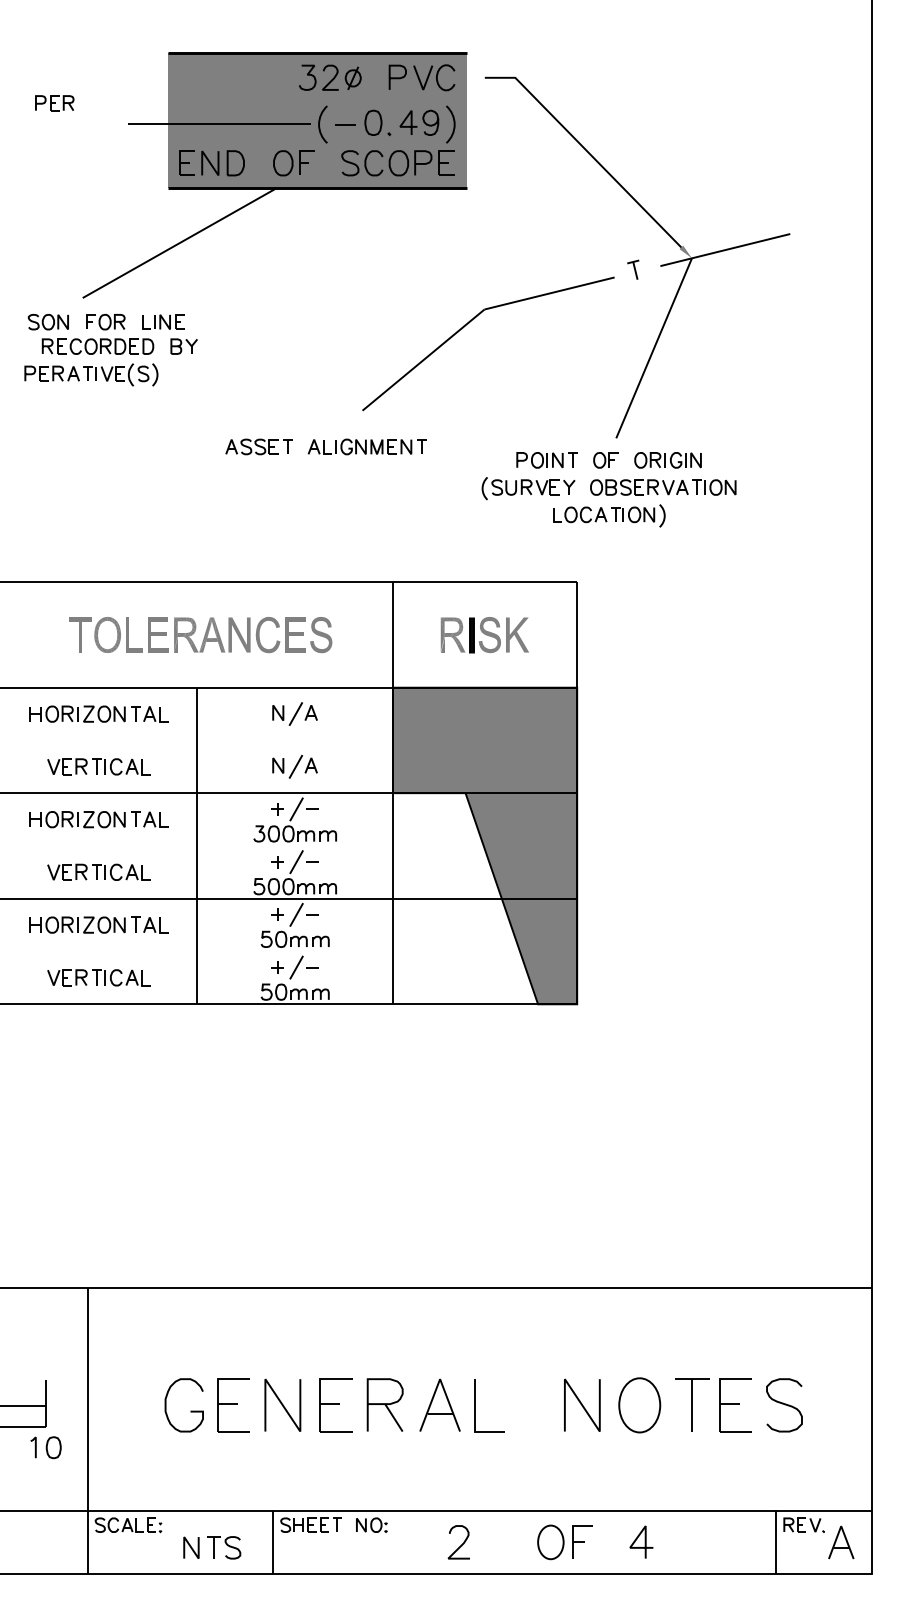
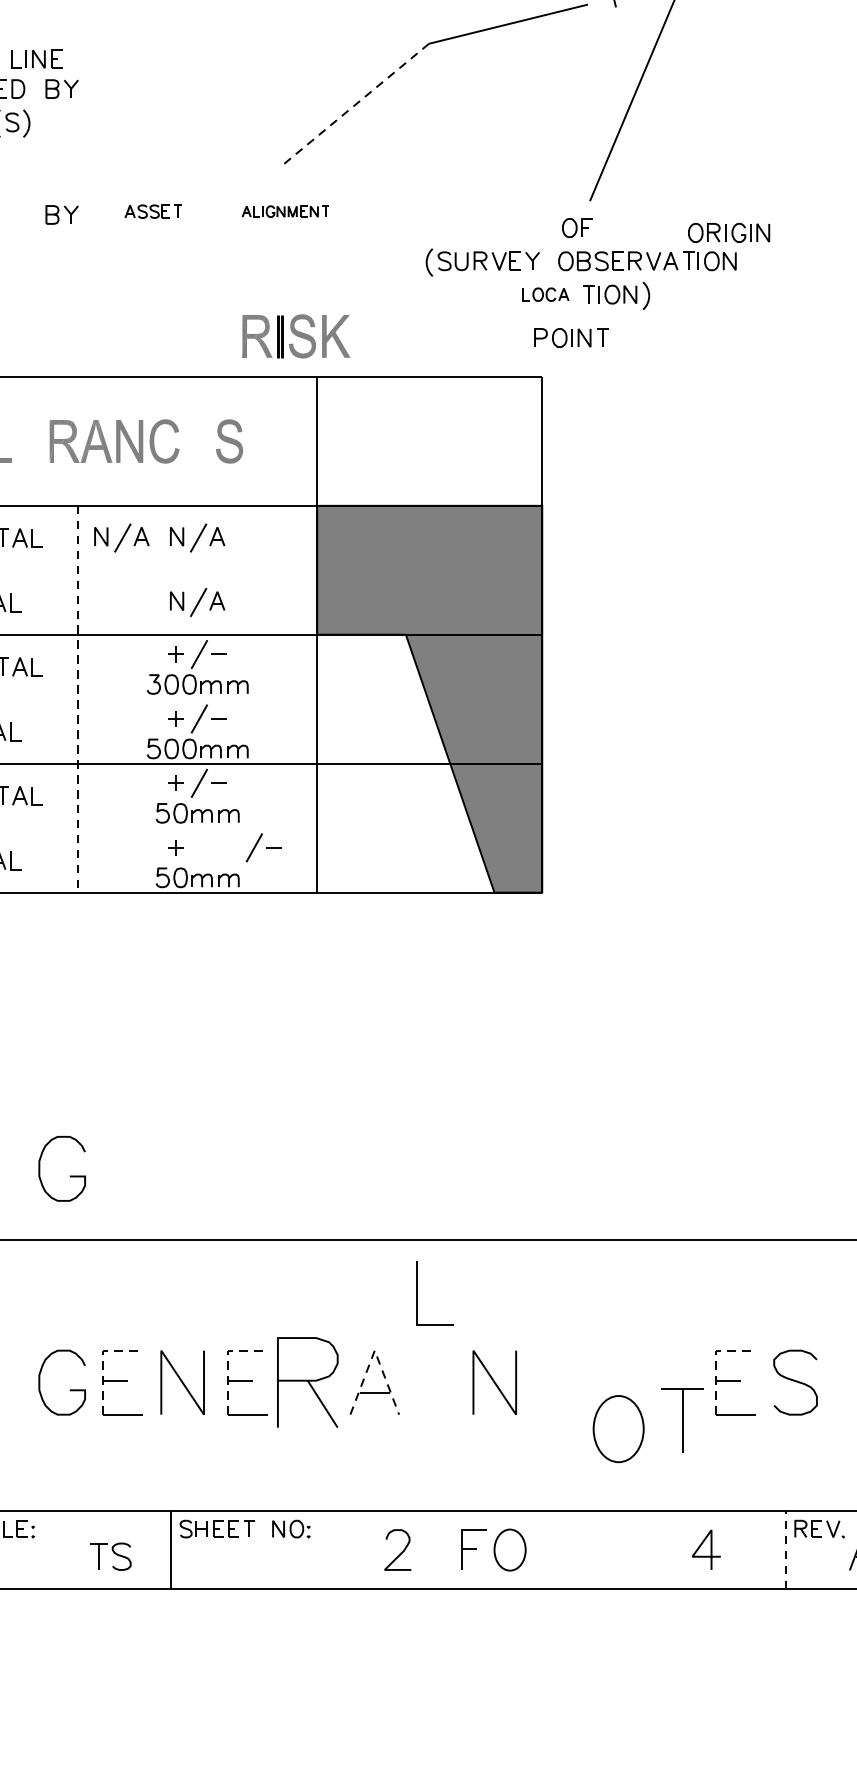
line: (423, 360) -> (354, 106), solid -> dashed
part: (258, 446) -> (152, 211), size x0.7
part: (366, 446) -> (284, 211), size x0.6
part: (183, 449) -> (61, 214), added
part: (546, 460) -> (570, 338), moved
part: (667, 460) -> (728, 233), moved
part: (580, 514) -> (546, 294), size x0.7
fill: (157, 634) -> (29, 440), removed
fill: (295, 634) -> (198, 440), removed
part: (484, 635) -> (295, 336), moved
part: (232, 713) -> (121, 537), added
line: (197, 846) -> (78, 699), solid -> dashed
part: (303, 967) -> (262, 847), moved
curve: (190, 1235) -> (69, 1175), added
line: (440, 1379) -> (375, 1351), solid -> dashed
line: (217, 1388) -> (102, 1362), solid -> dashed
line: (320, 1388) -> (228, 1362), solid -> dashed
line: (719, 1388) -> (716, 1362), solid -> dashed
part: (384, 1404) -> (306, 1381), size x1.4
line: (582, 1404) -> (494, 1381), moved
part: (692, 1404) -> (683, 1419), moved
line: (475, 1405) -> (418, 1293), moved
part: (639, 1405) -> (618, 1429), moved
part: (582, 1541) -> (474, 1548), moved
line: (644, 1541) -> (710, 1548), moved
line: (776, 1542) -> (785, 1550), solid -> dashed
line: (191, 1547) -> (71, 1556), removed

